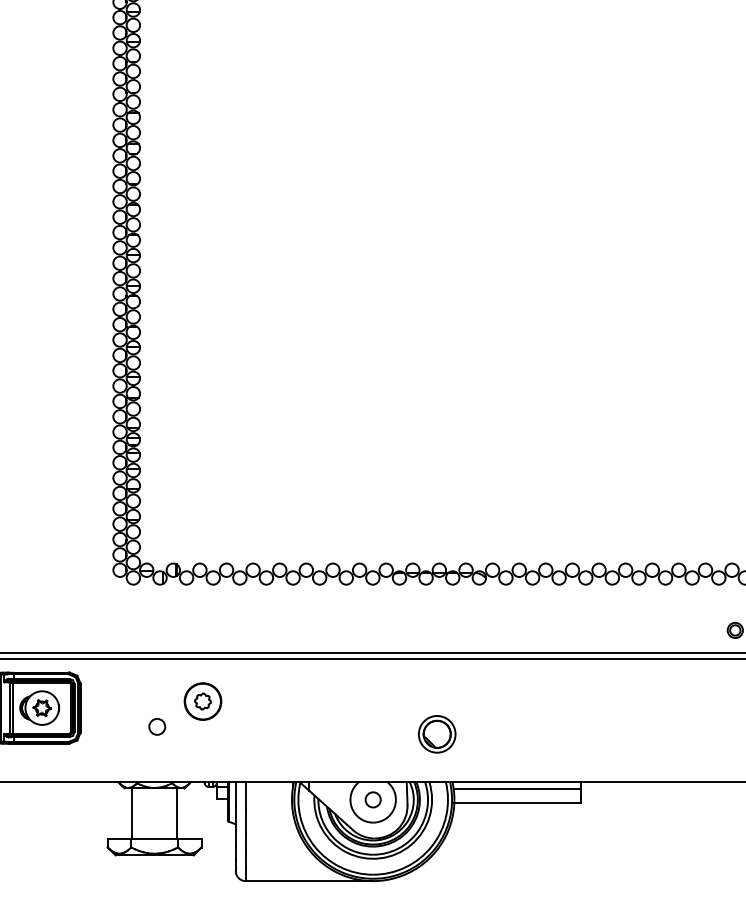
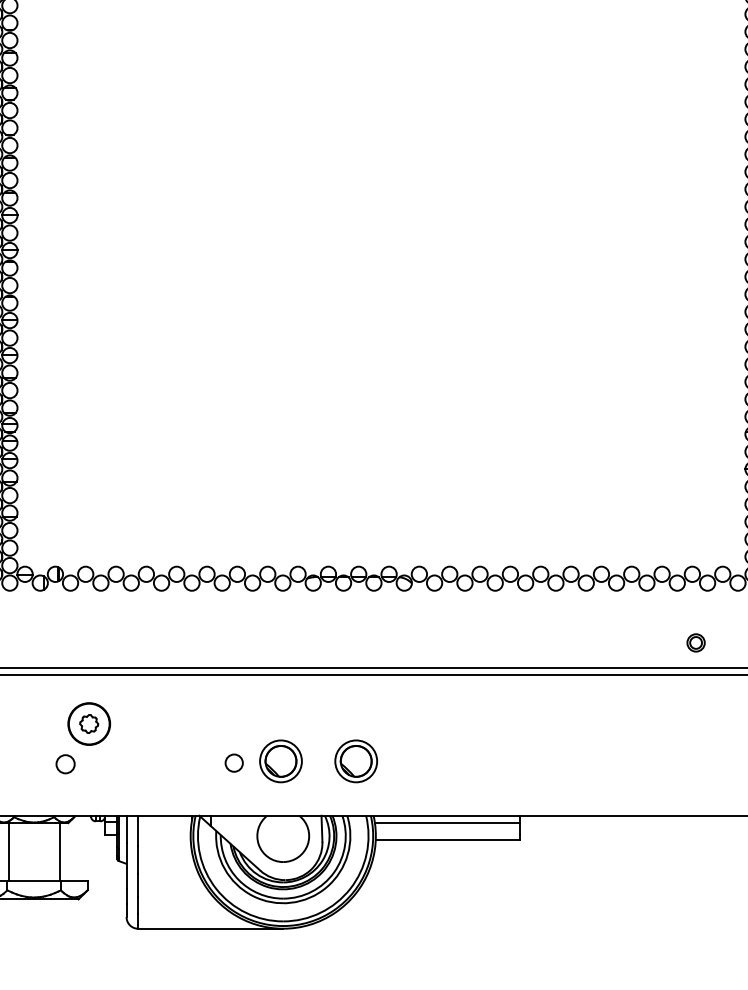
circle: (157, 726) -> (65, 763), moved
part: (371, 734) -> (281, 761), added
circle: (372, 799) -> (233, 762), moved

